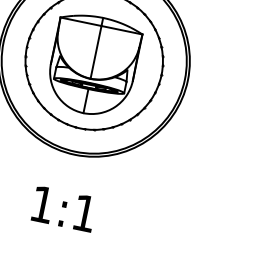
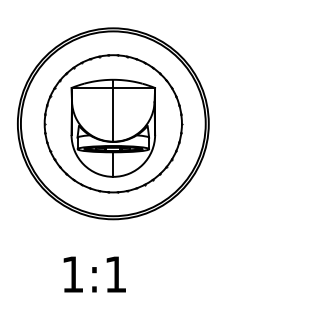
text: (63, 208) -> (94, 274), moved

